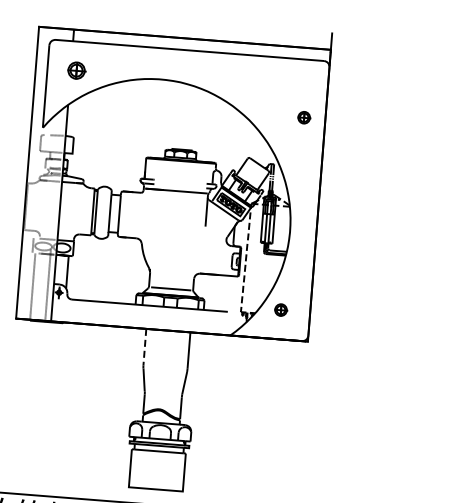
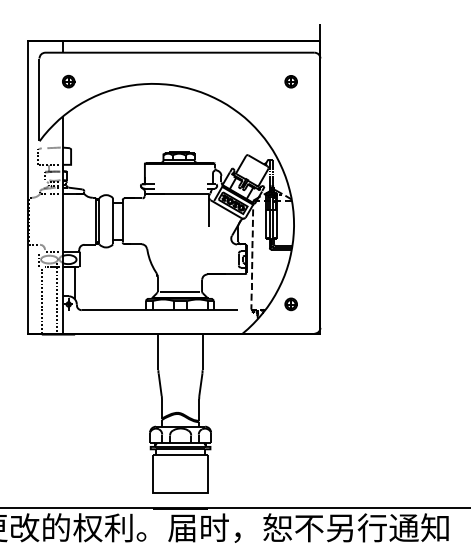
part: (76, 70) -> (68, 81), size x0.71
part: (303, 117) -> (290, 81), moved
line: (144, 347) -> (158, 352), dashed -> solid

